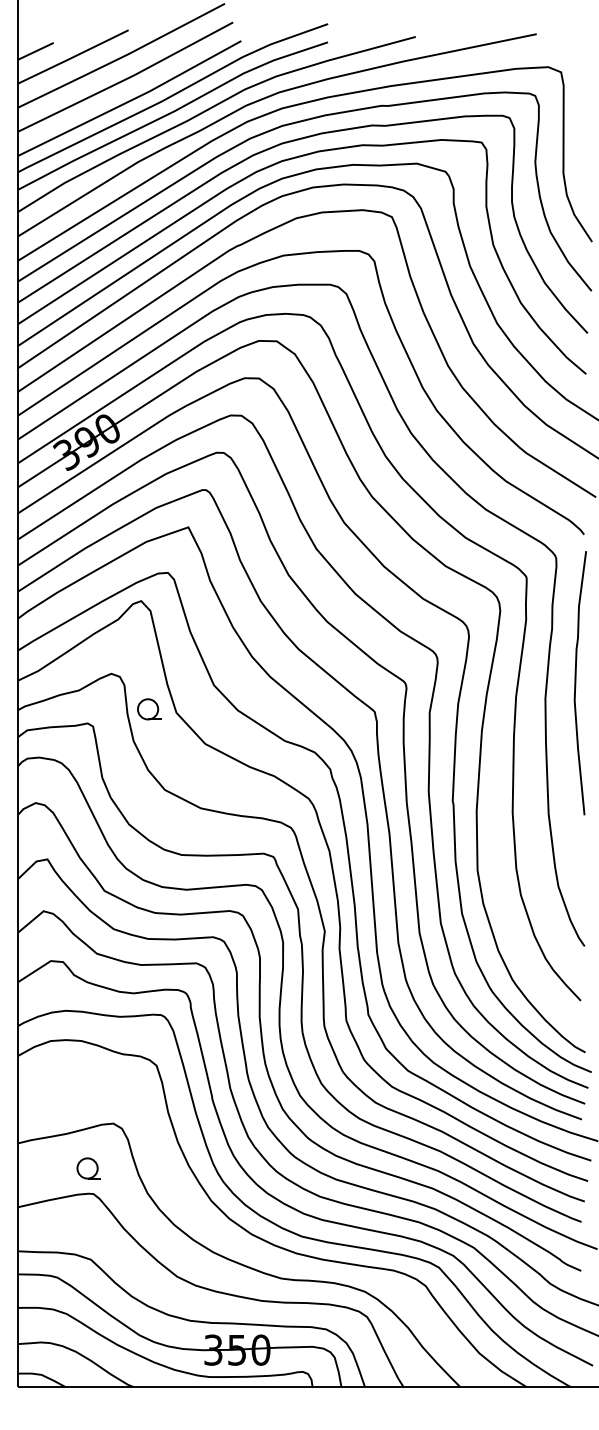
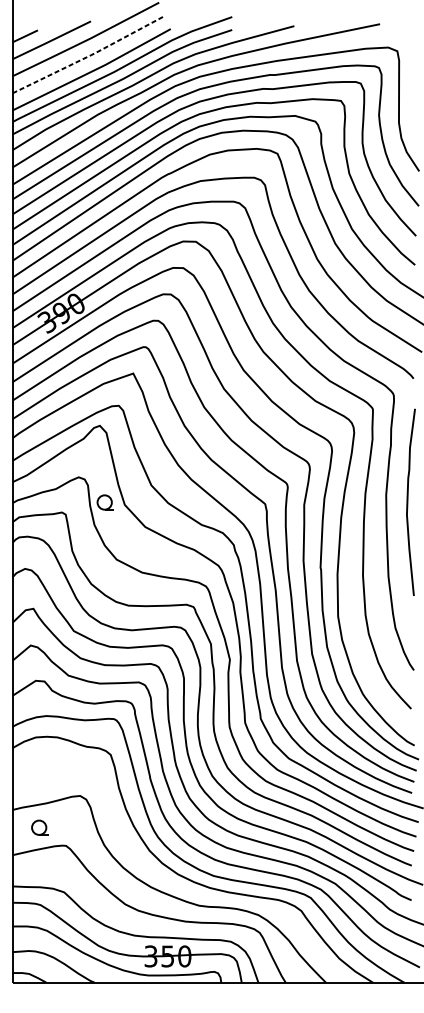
line: (127, 78) -> (90, 55), solid -> dashed
curve: (576, 683) -> (408, 502), moved
part: (88, 1168) -> (39, 827), moved

